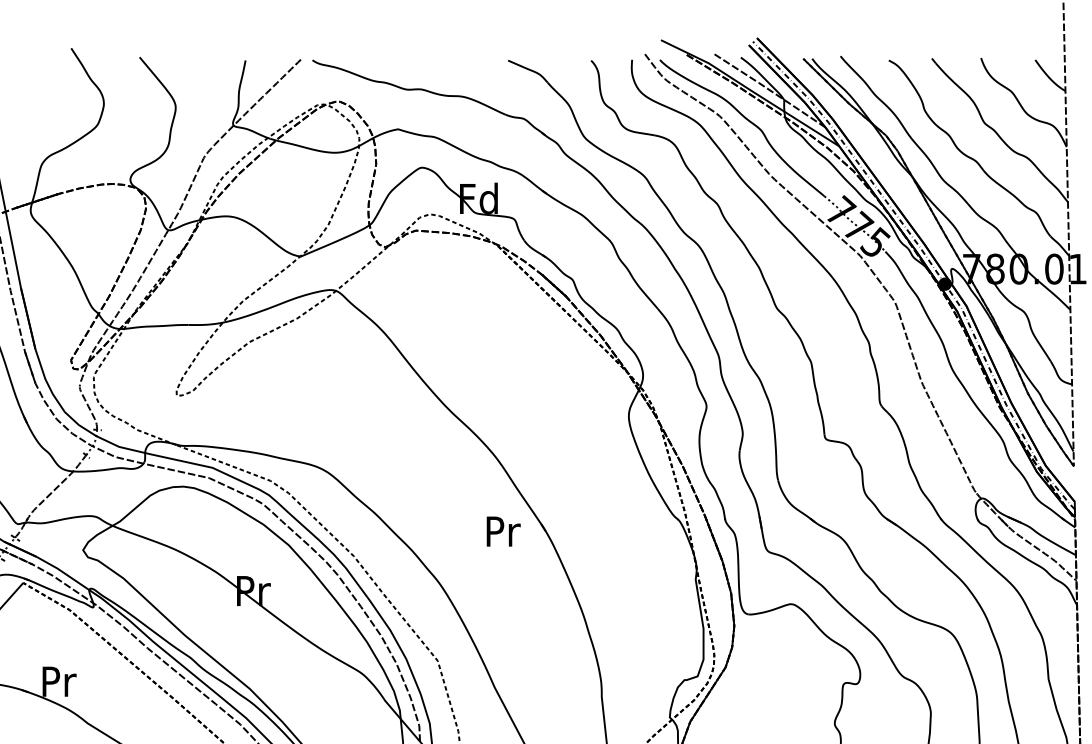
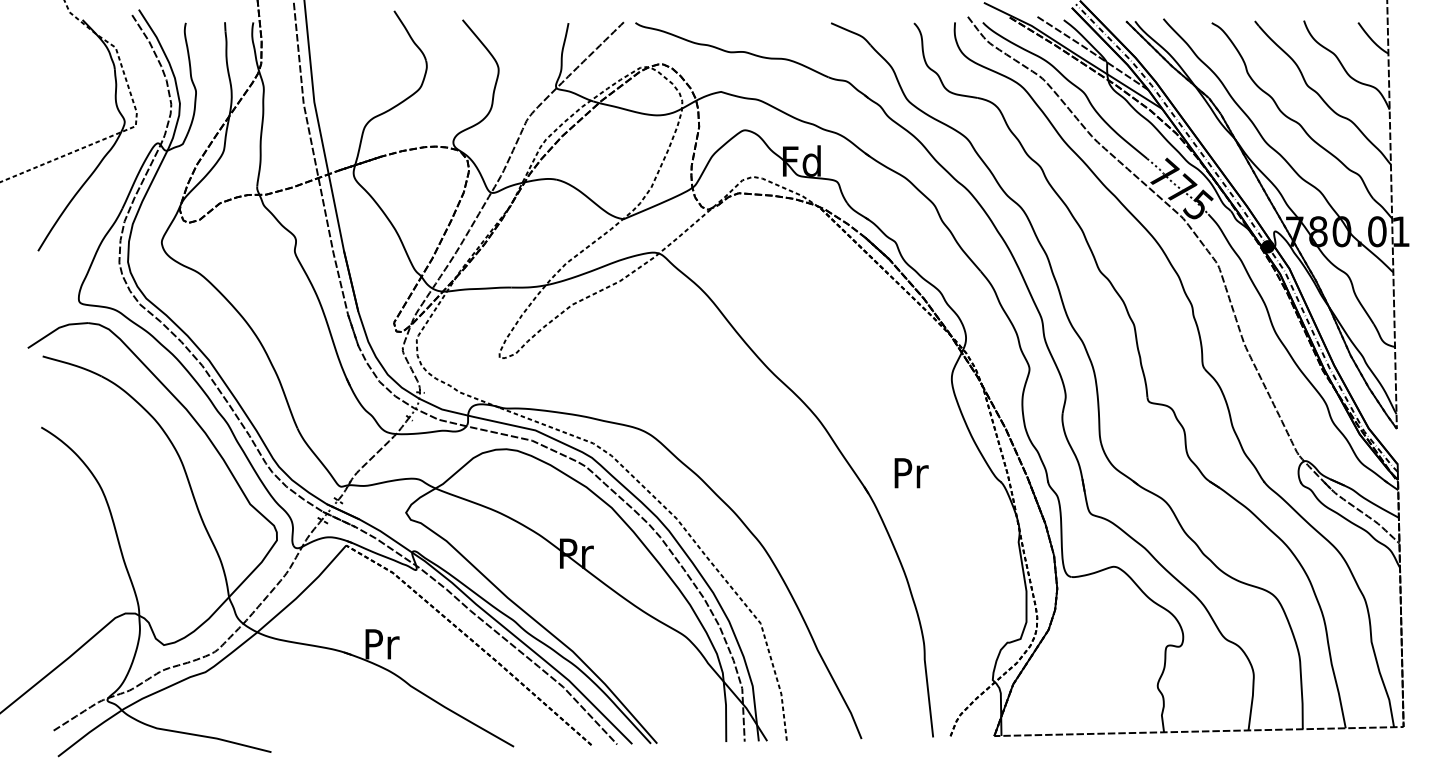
text: (503, 531) -> (911, 473), moved

